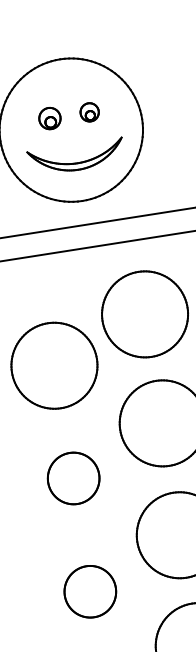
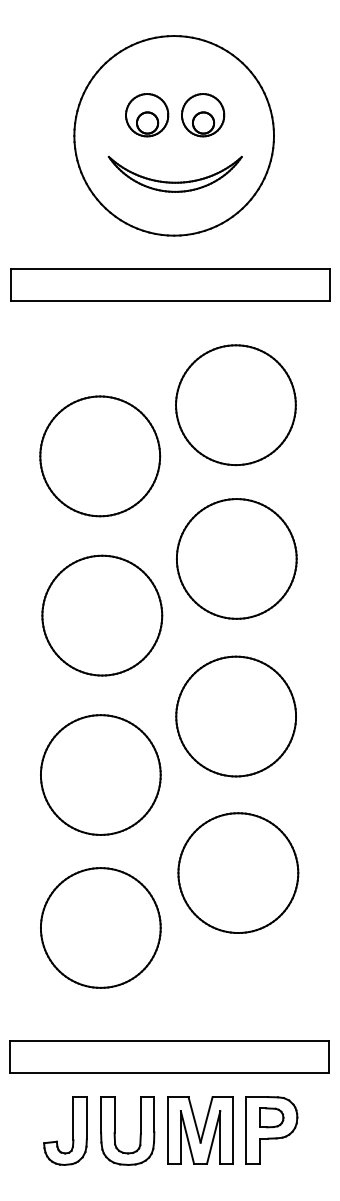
part: (89, 112) -> (203, 115), size x1.67
part: (50, 118) -> (147, 115), size x1.43
part: (73, 478) -> (102, 615), size x1.67
part: (90, 591) -> (100, 774), size x1.67

